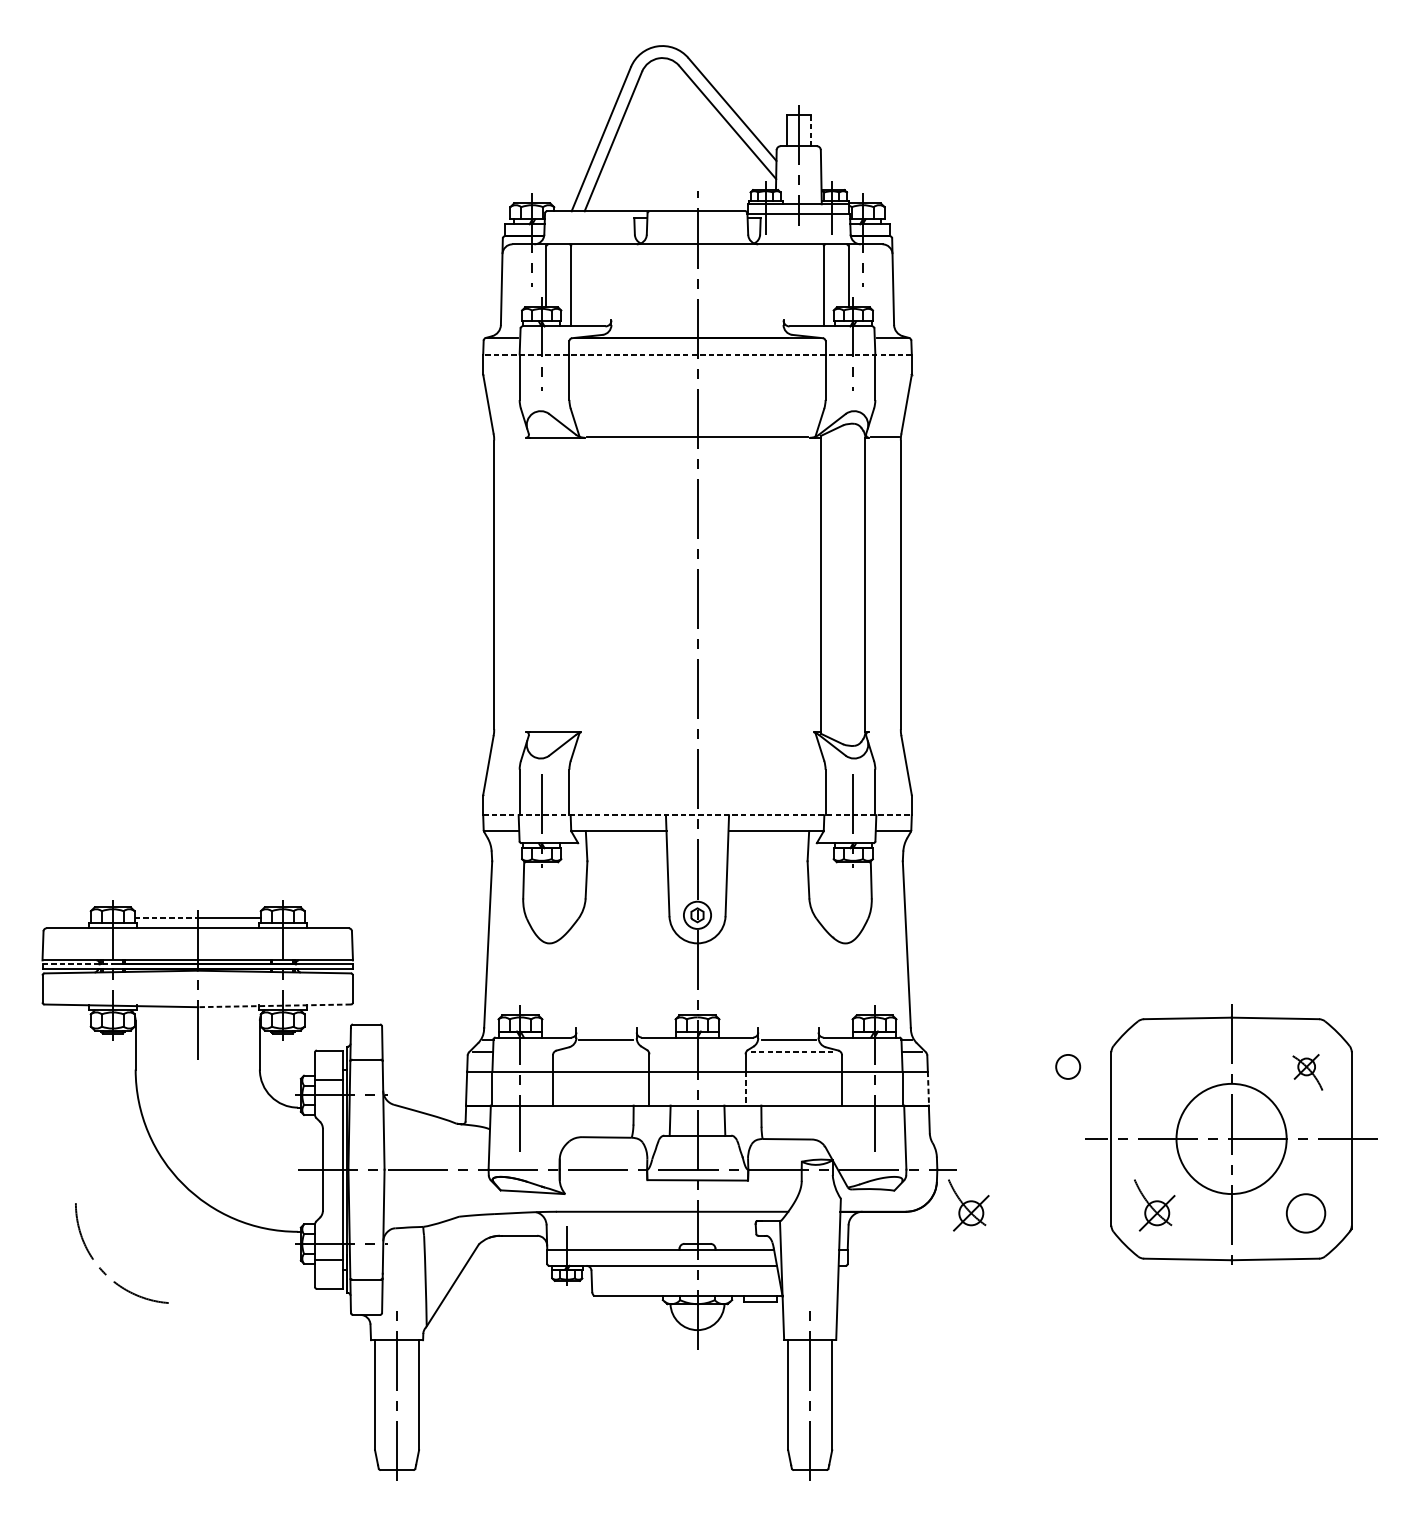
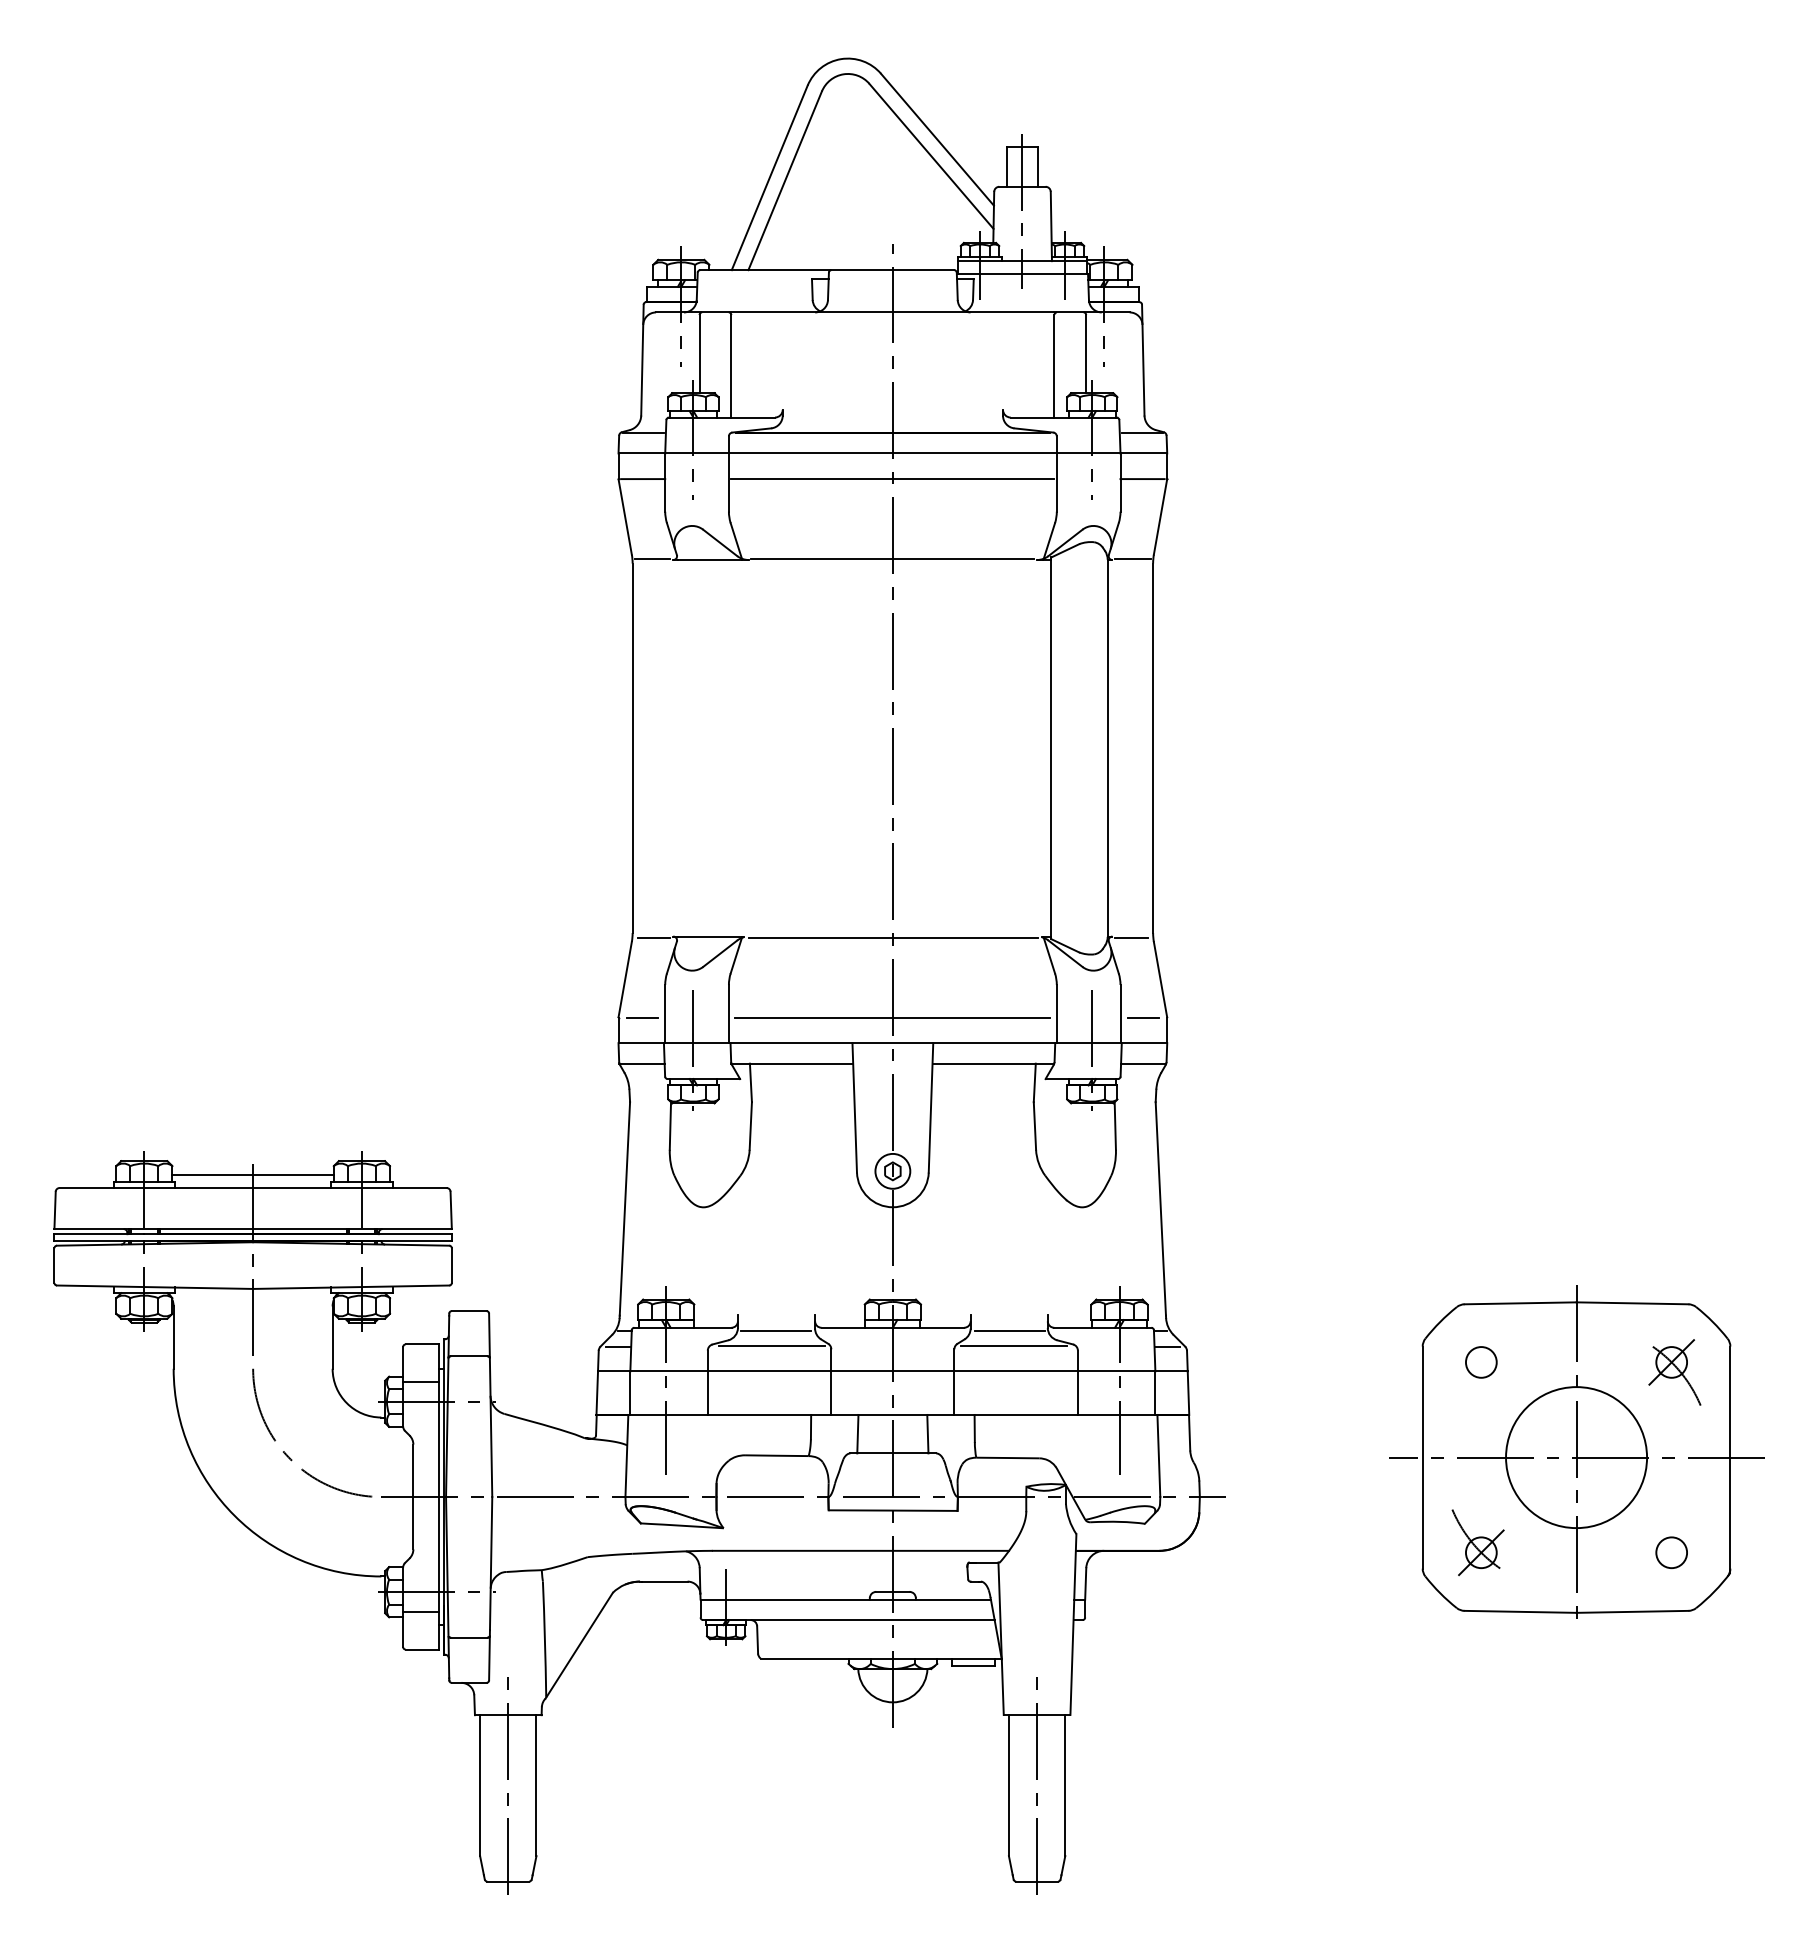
line: (810, 131) -> (1037, 167), dashed -> solid
line: (697, 354) -> (892, 453), dashed -> solid
line: (502, 374) -> (643, 479), added
line: (697, 374) -> (892, 479), added
line: (892, 374) -> (1142, 479), added
line: (509, 437) -> (652, 559), added
line: (510, 732) -> (653, 937), added
line: (698, 732) -> (893, 937), added
line: (883, 732) -> (1131, 937), added
line: (501, 795) -> (642, 1017), added
line: (697, 795) -> (892, 1017), added
line: (892, 795) -> (1142, 1017), added
line: (698, 815) -> (893, 1043), dashed -> solid
line: (166, 918) -> (213, 1175), dashed -> solid
line: (77, 964) -> (99, 1234), dashed -> solid
line: (273, 1006) -> (350, 1287), dashed -> solid
line: (602, 1051) -> (771, 1345), added
line: (791, 1051) -> (1013, 1345), dashed -> solid
circle: (1068, 1066) -> (1481, 1362), moved
part: (1308, 1072) -> (1674, 1372), size x1.43
line: (745, 1088) -> (954, 1393), dashed -> solid
line: (928, 1088) -> (1188, 1393), dashed -> solid
part: (968, 1205) -> (1239, 1542), removed
circle: (1305, 1213) -> (1671, 1552), size x0.62
arc: (103, 1270) -> (288, 1455), moved

